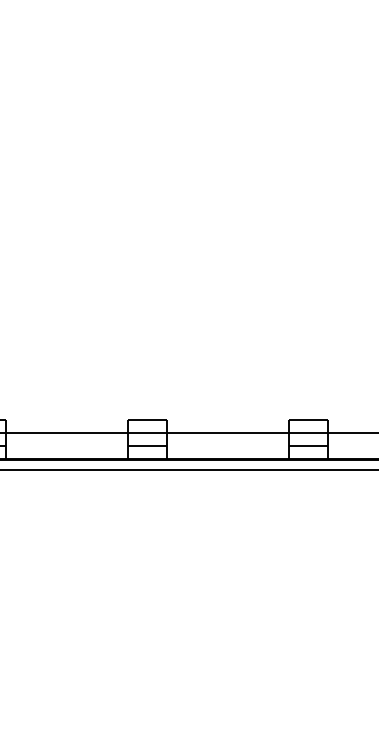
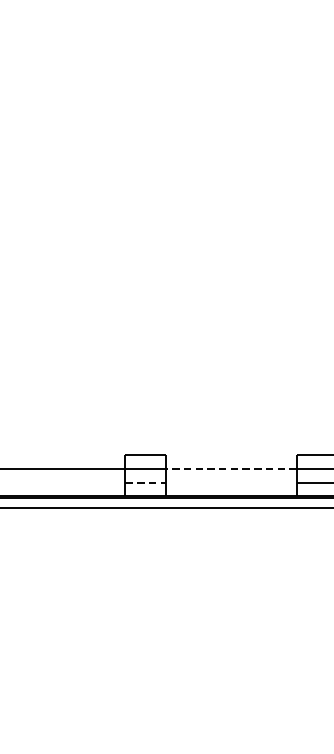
line: (227, 433) -> (231, 469), solid -> dashed
line: (147, 445) -> (146, 482), solid -> dashed

